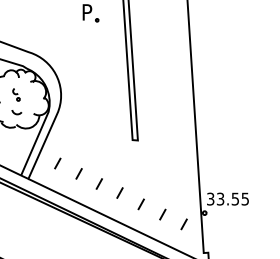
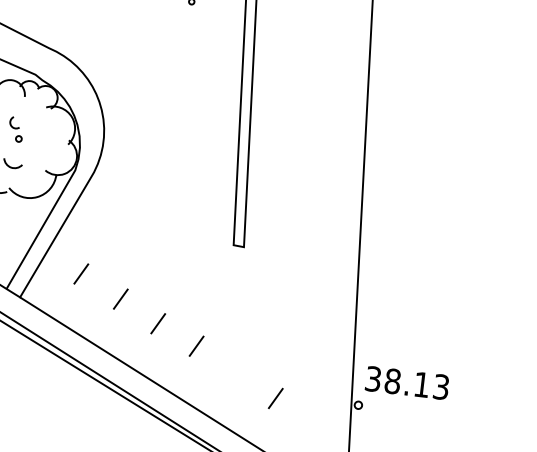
text: (232, 198) -> (416, 382), 33.55 -> 38.13
line: (140, 204) -> (234, 373), removed
line: (183, 224) -> (314, 422), removed

